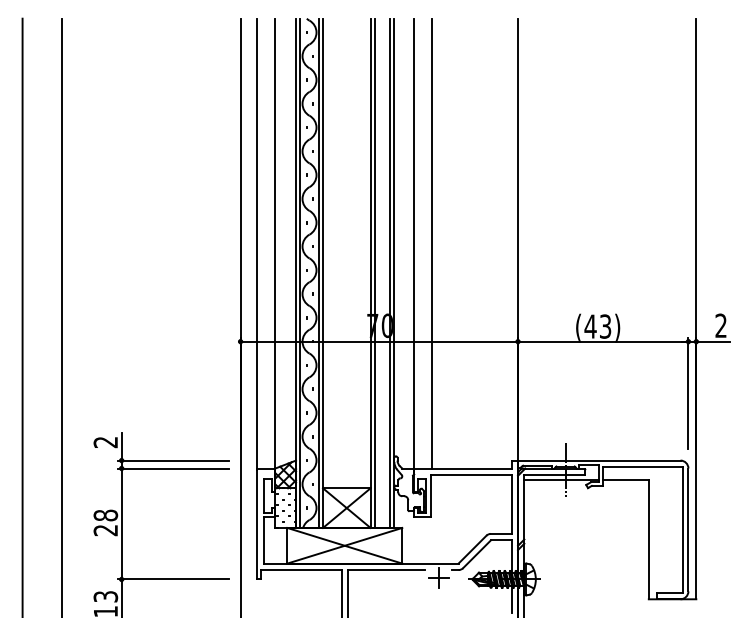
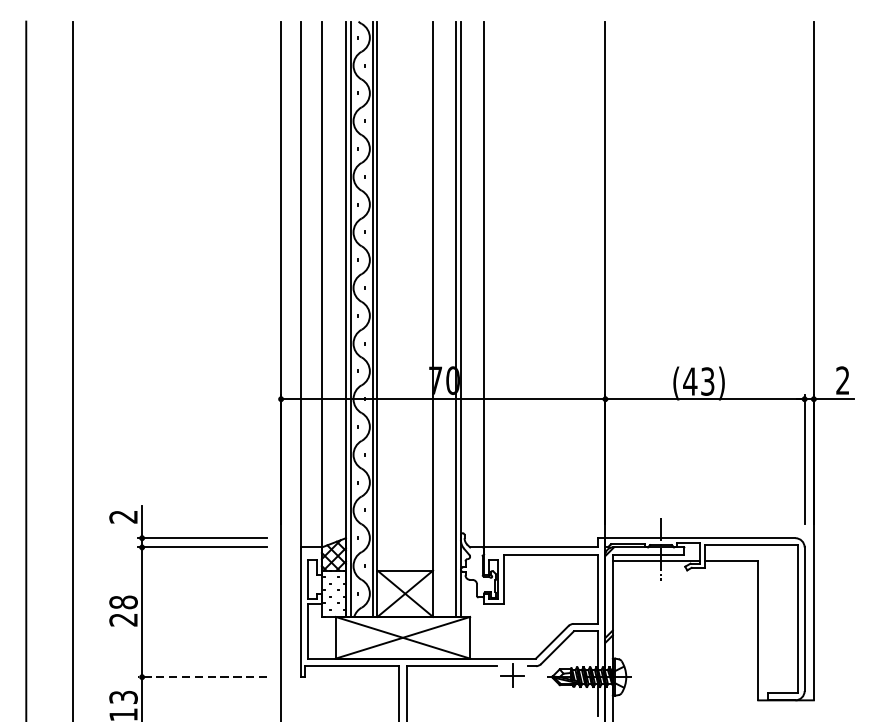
line: (432, 243) -> (505, 284), removed
line: (374, 272) -> (437, 318), removed
line: (172, 579) -> (201, 677), solid -> dashed

